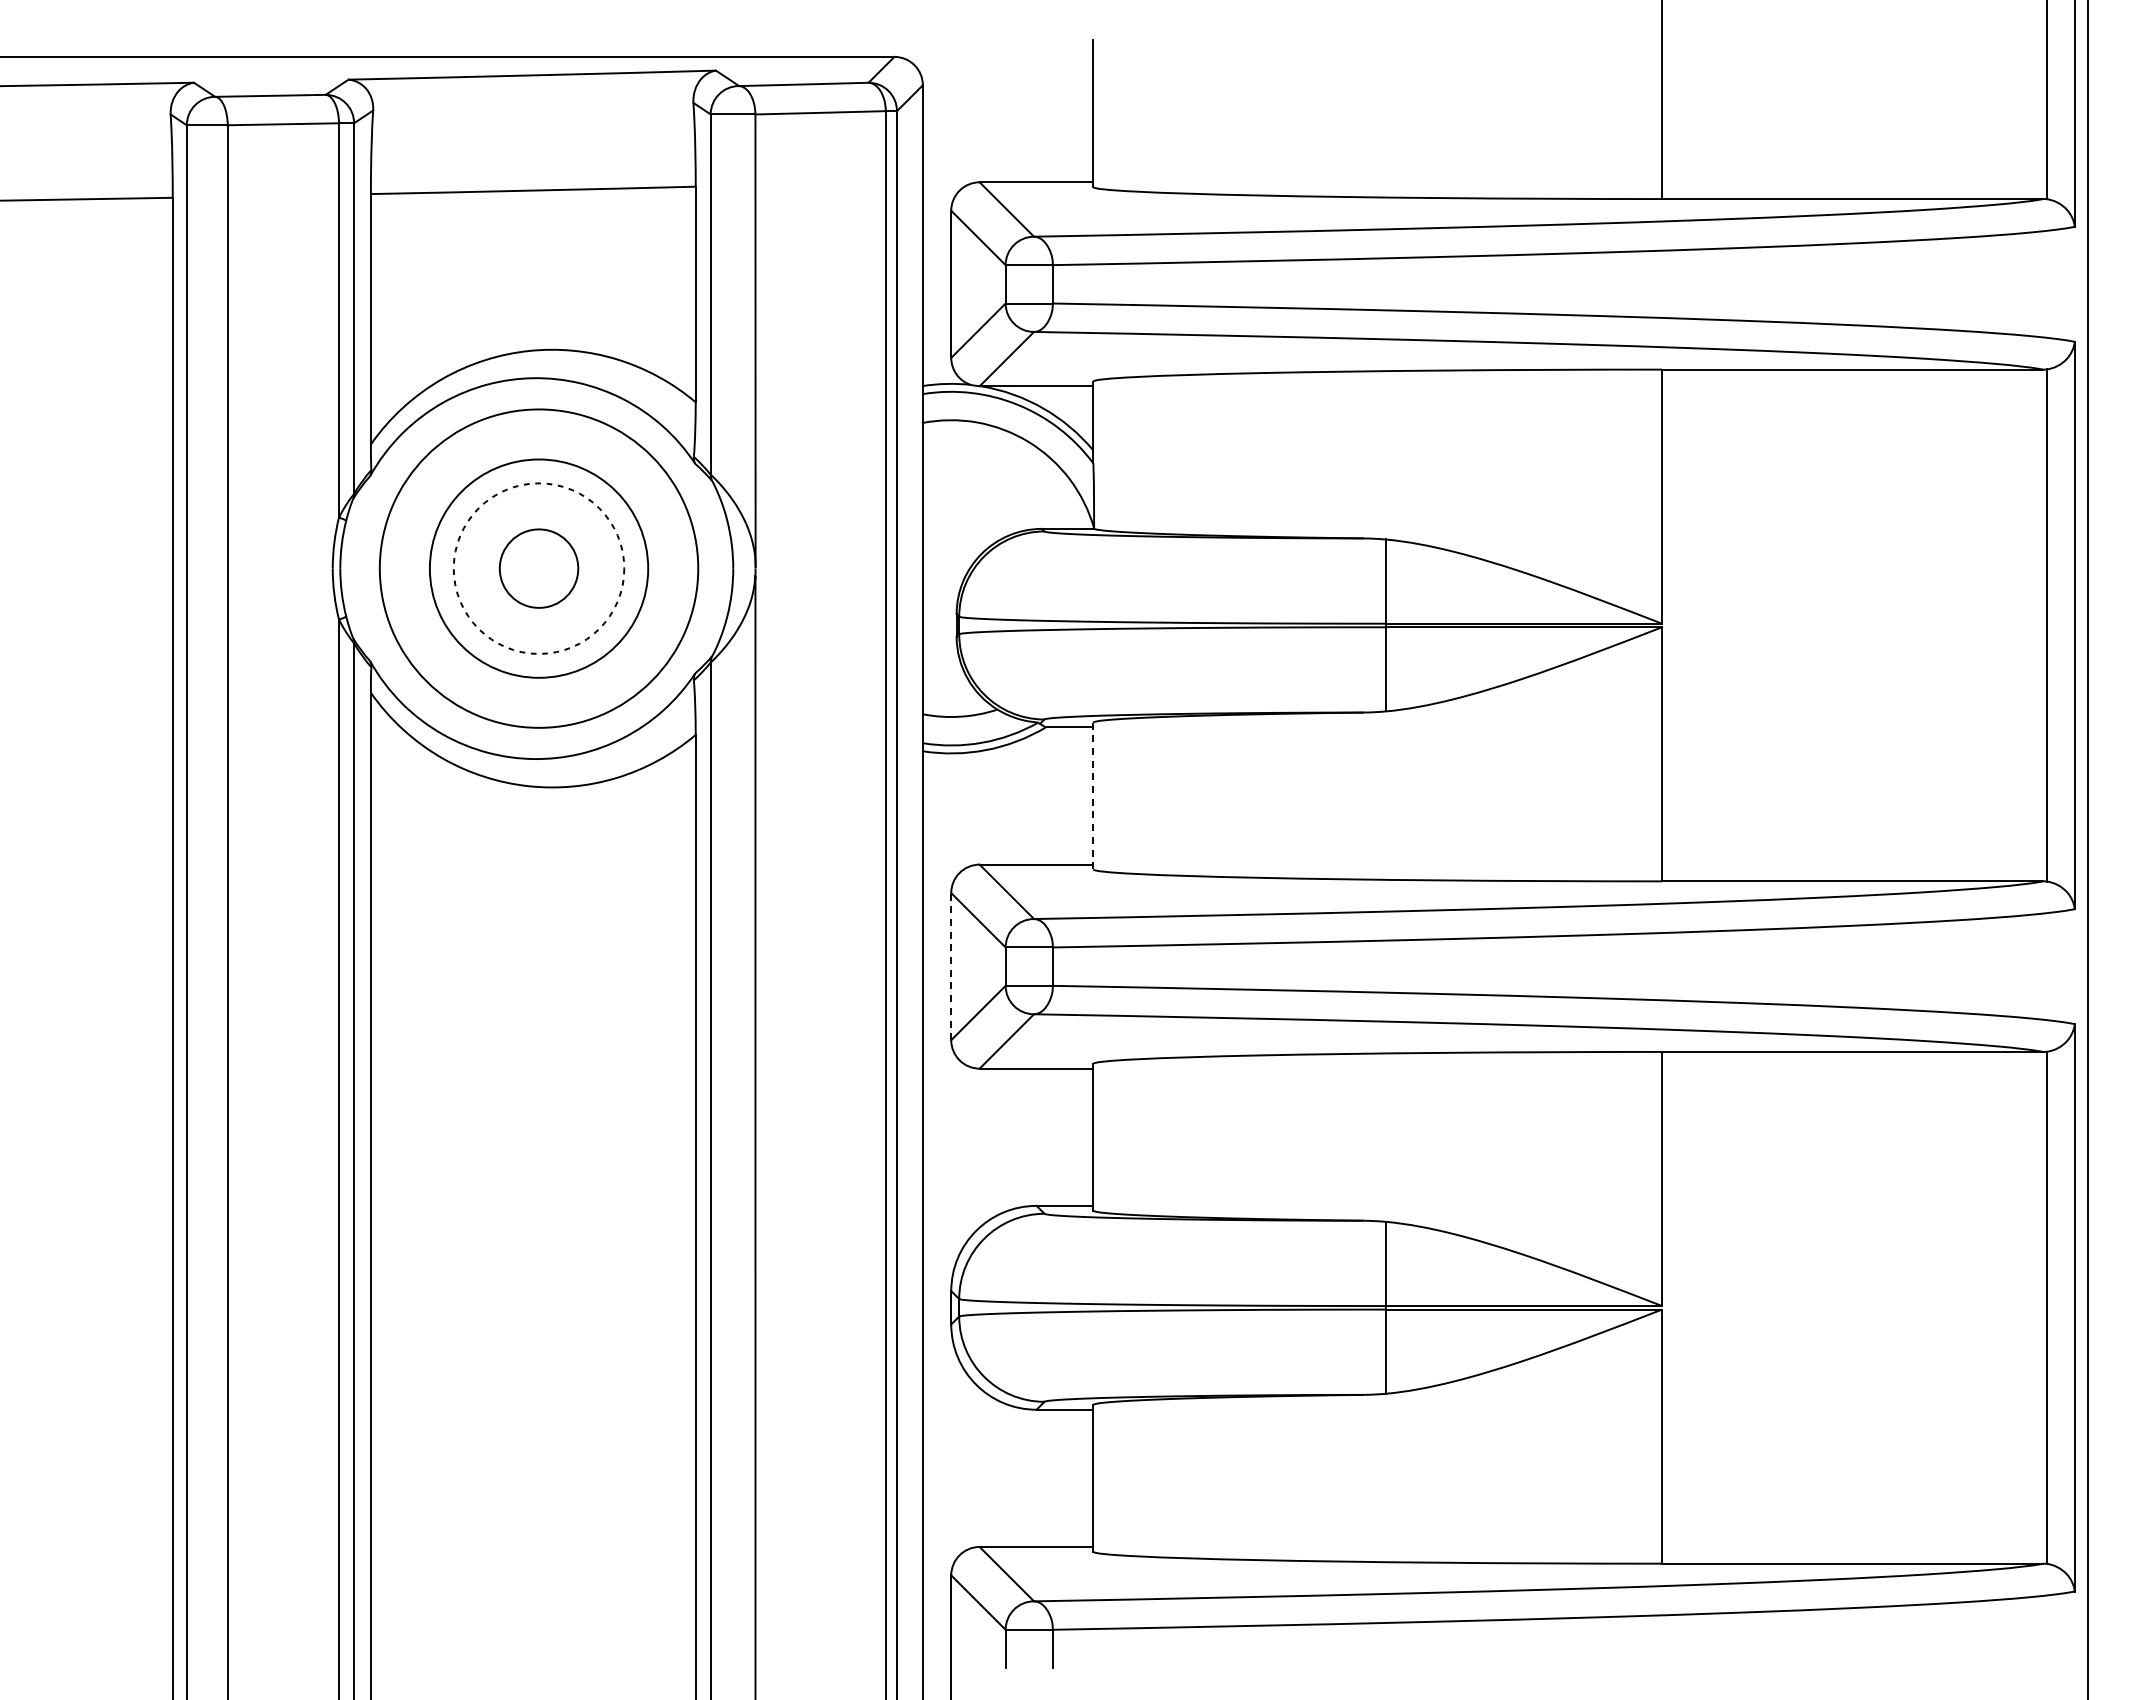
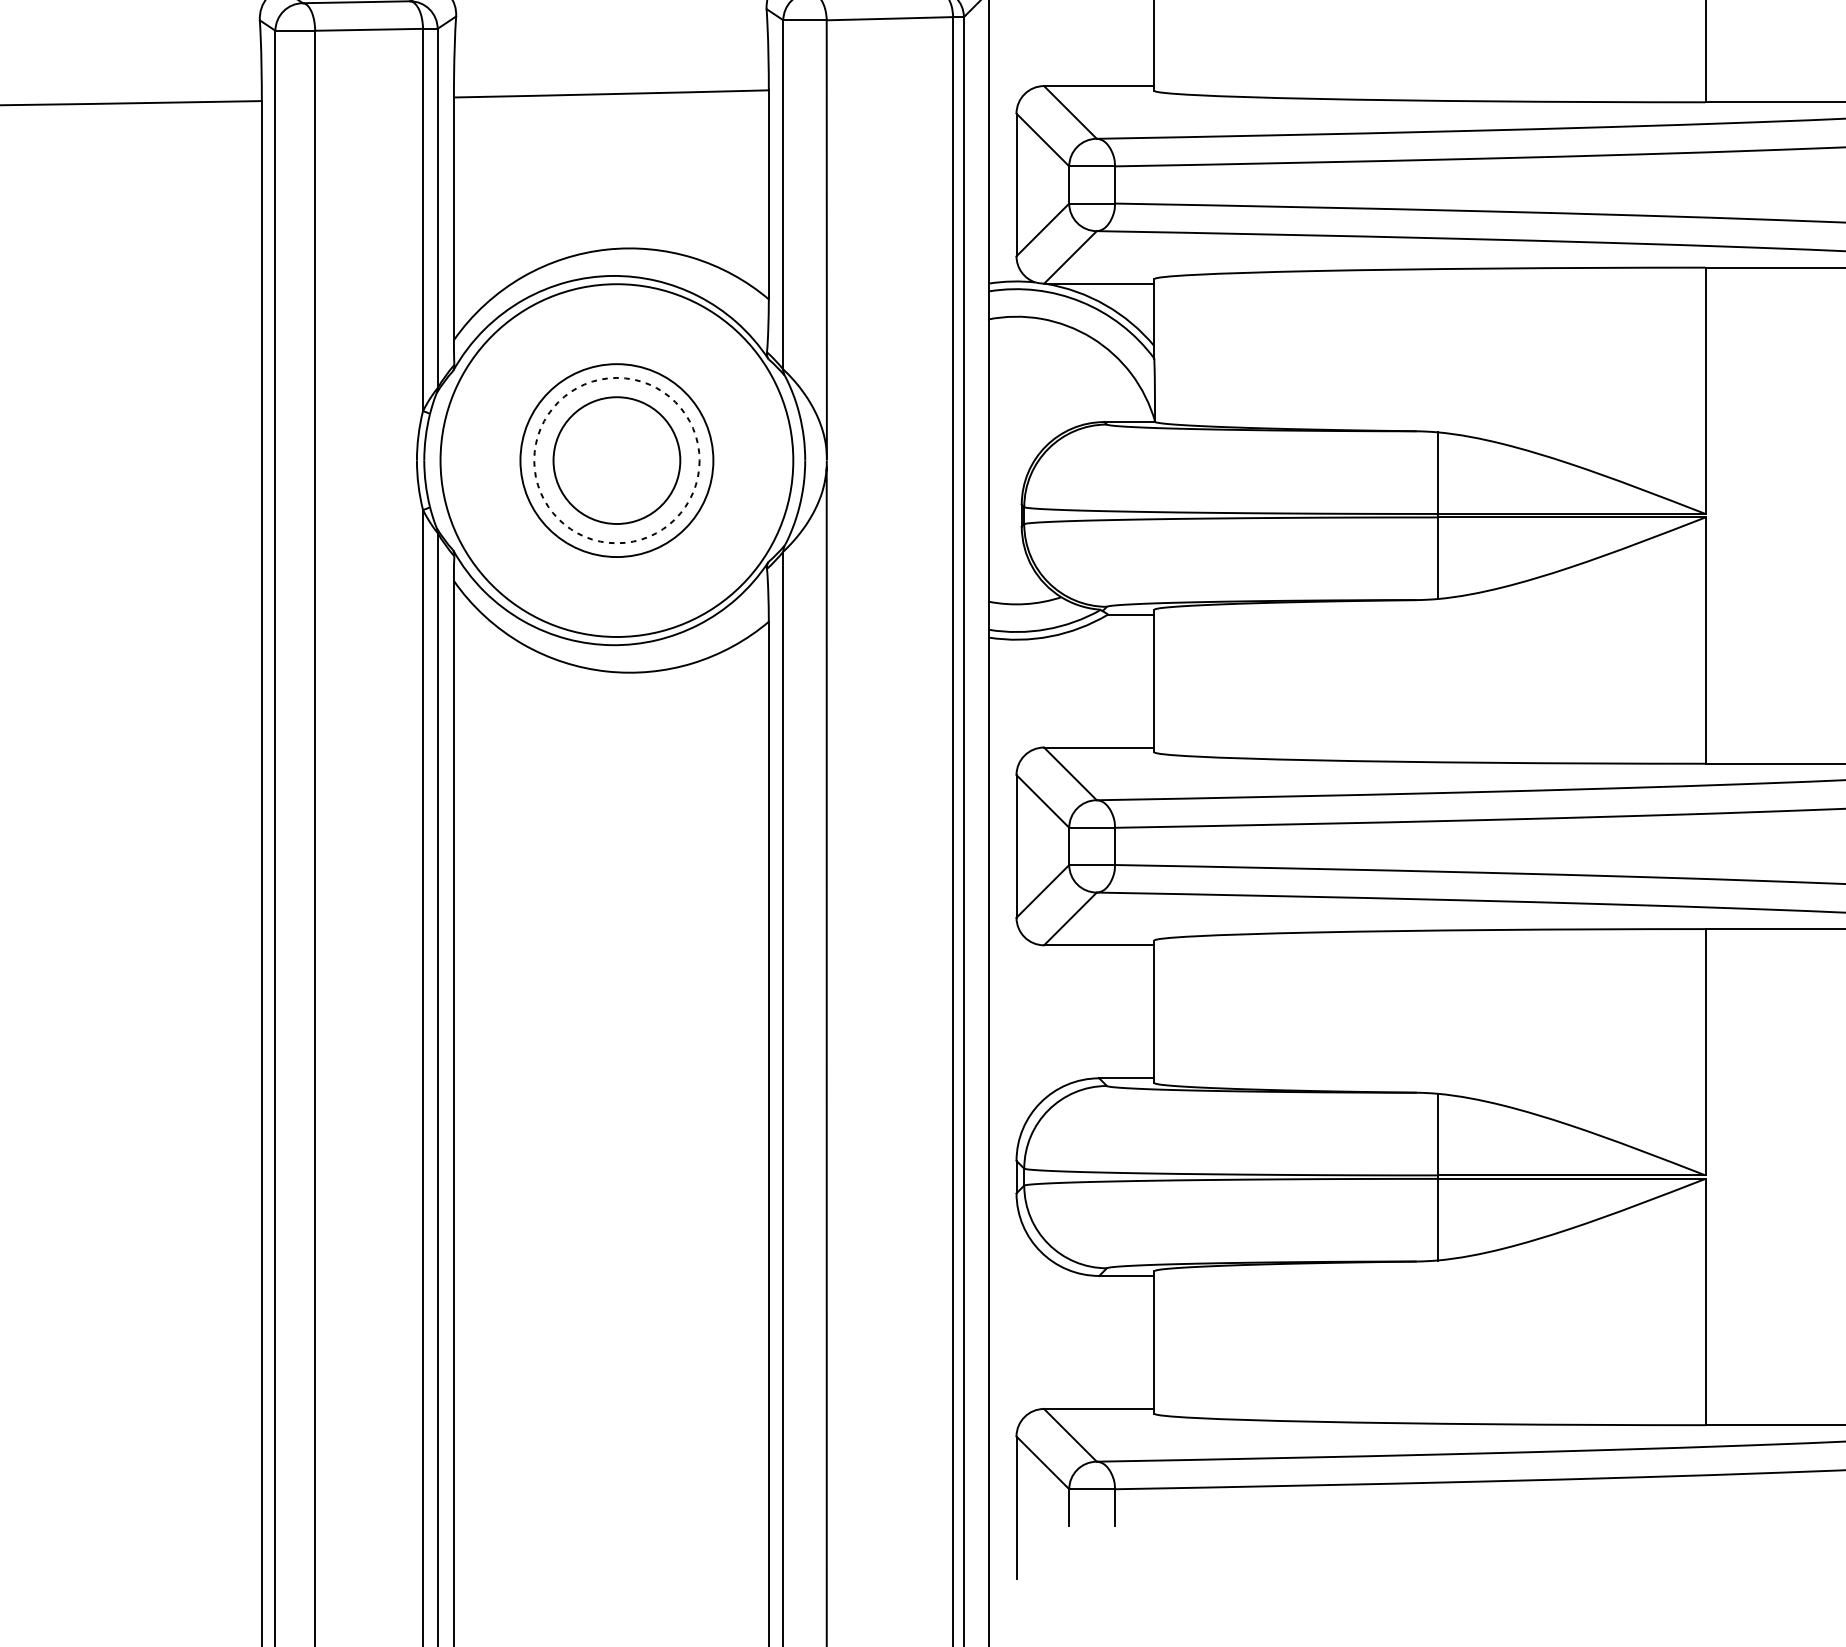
circle: (538, 568) -> (616, 460), size x0.62
circle: (538, 568) -> (616, 460), size x1.67
circle: (538, 568) -> (616, 460), size x1.67
line: (1093, 796) -> (1154, 681), dashed -> solid
line: (951, 966) -> (1016, 846), dashed -> solid

